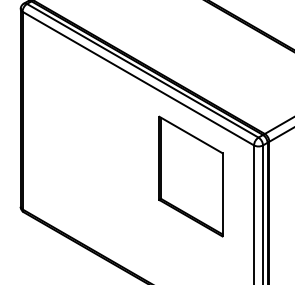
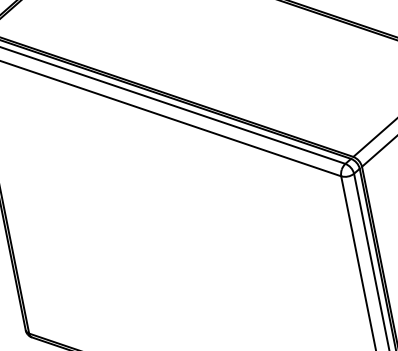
part: (190, 176) -> (259, 238), removed

